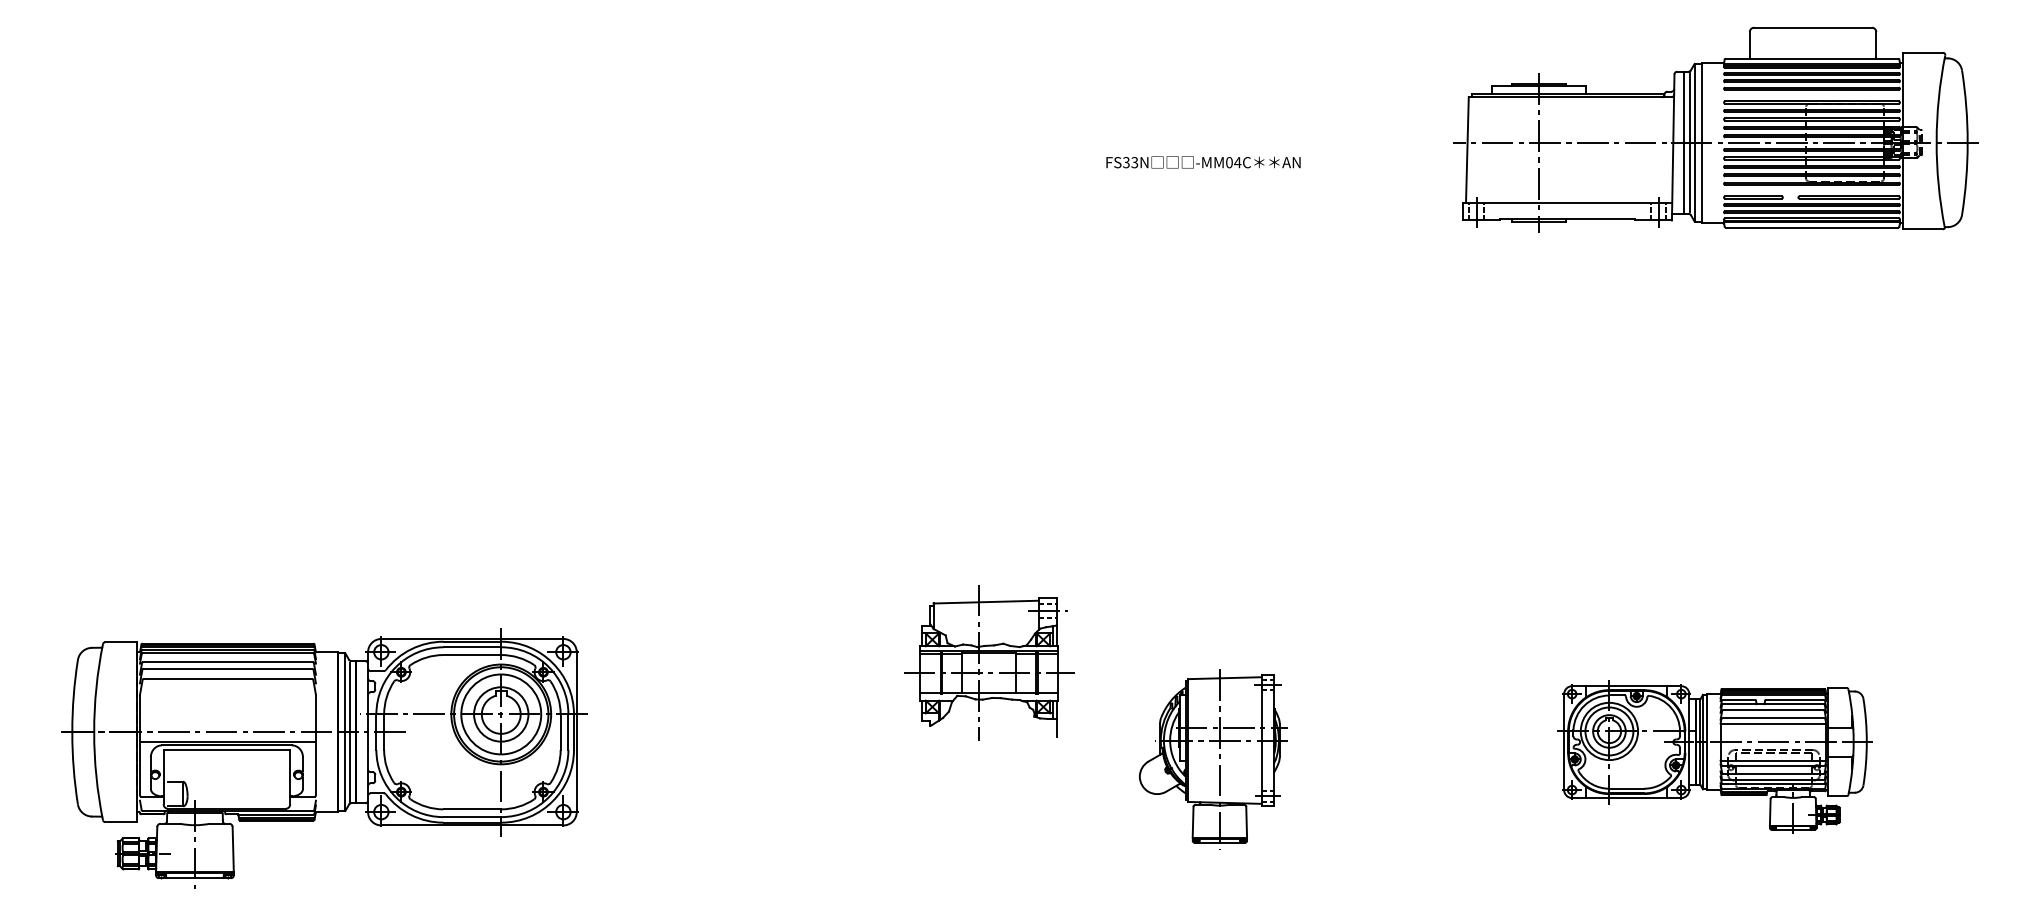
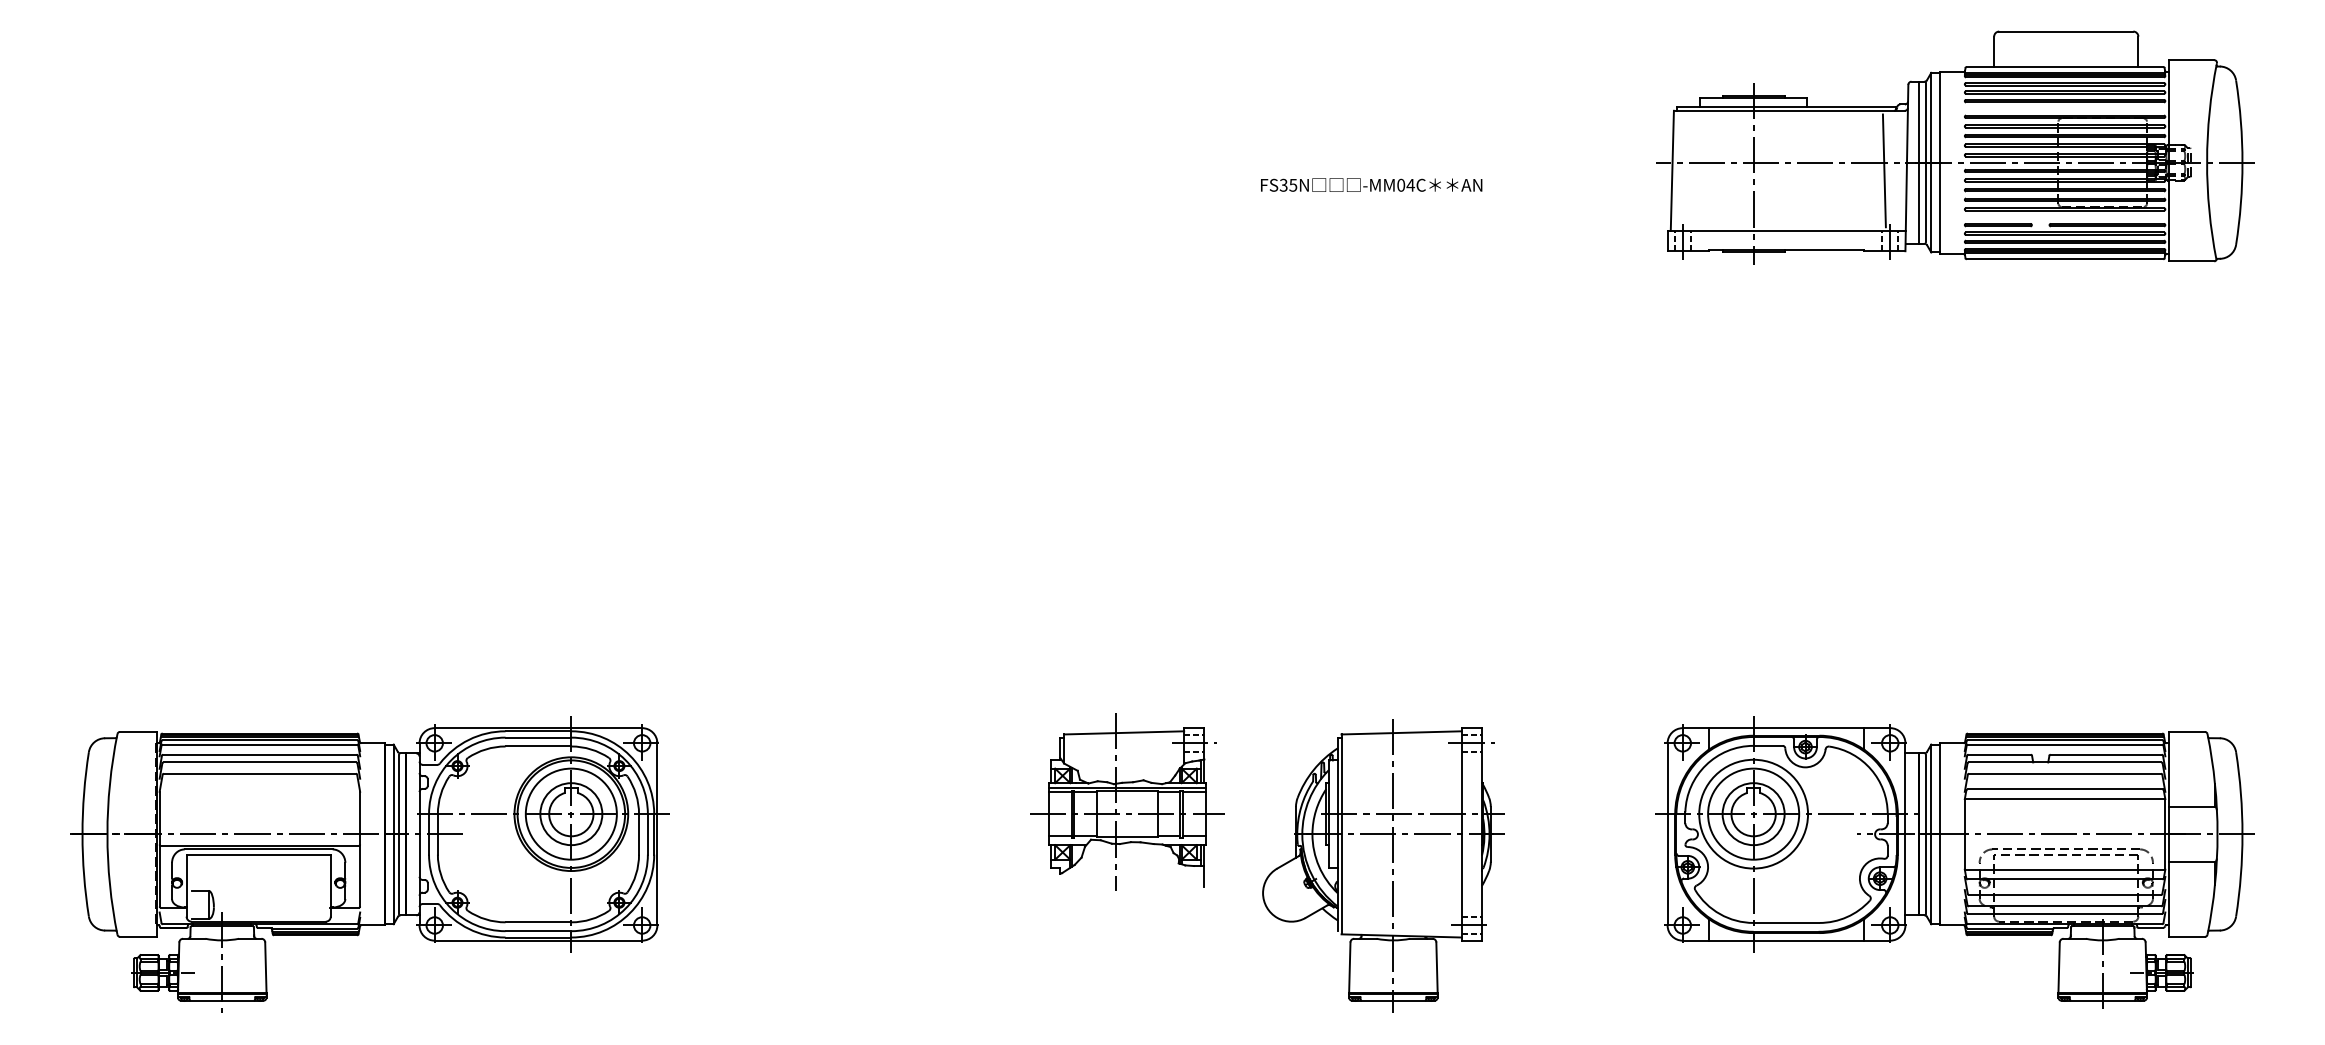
line: (1653, 149) -> (1884, 170), added
text: (1134, 162) -> (1292, 185), FS33N -> FS35N
part: (989, 662) -> (1127, 801), moved
part: (1715, 756) -> (1955, 862), size x1.67
part: (1213, 759) -> (1383, 865), size x1.43

